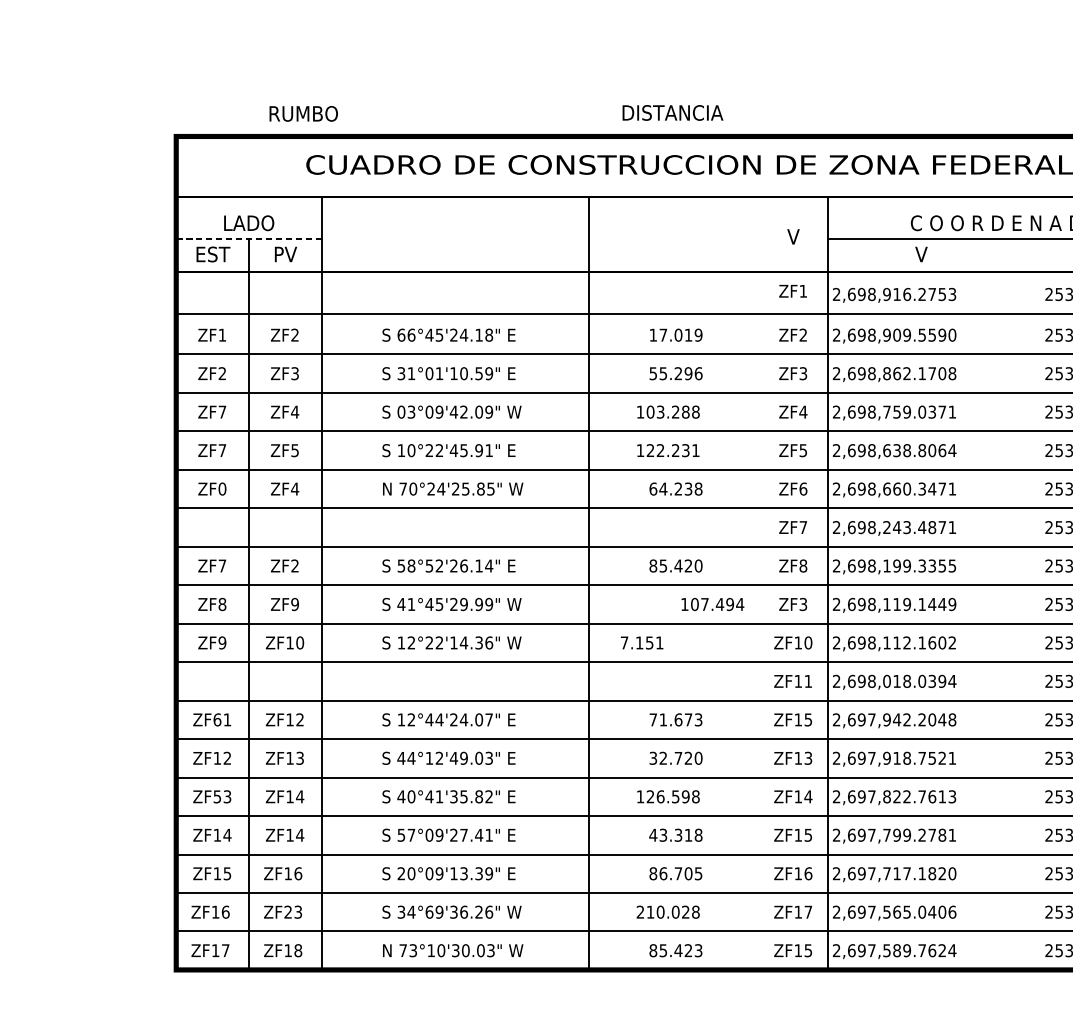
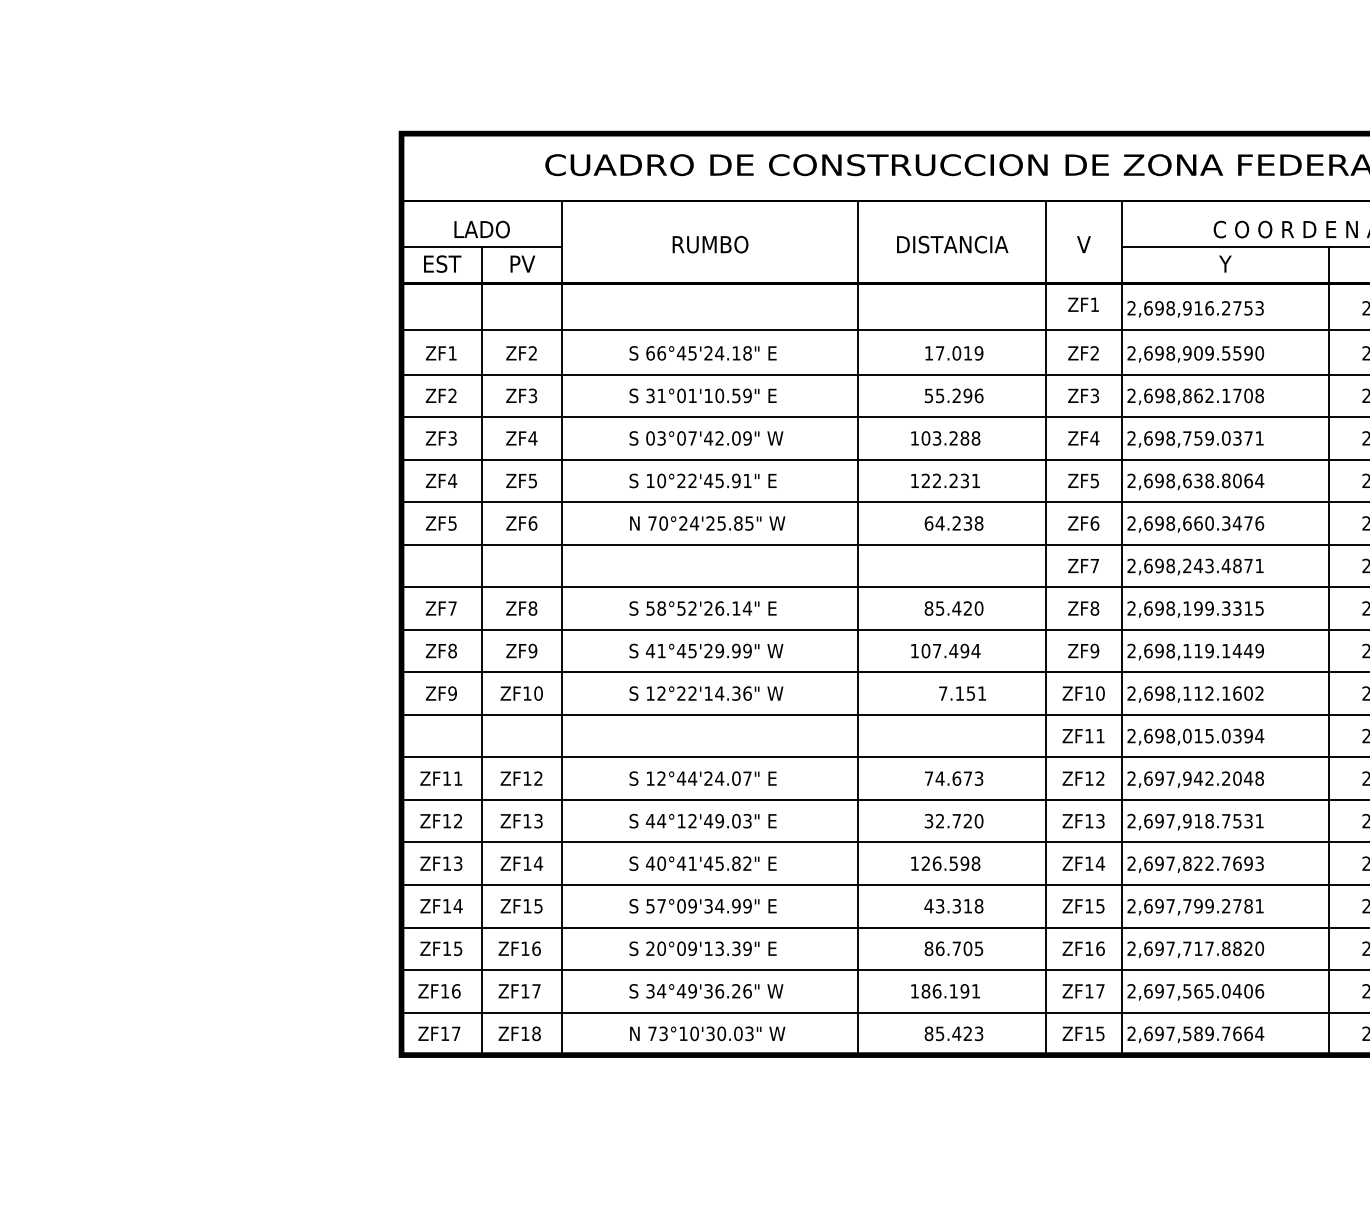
text: (672, 112) -> (952, 244), moved
text: (303, 113) -> (710, 244), moved
line: (249, 238) -> (482, 246), dashed -> solid
text: (921, 253) -> (1225, 263), V -> Y
text: (222, 412) -> (452, 438), ZF7 -> ZF3
text: (439, 412) -> (692, 438), 03°09'42.09" -> 03°07'42.09"
text: (222, 450) -> (452, 480), ZF7 -> ZF4
text: (222, 489) -> (452, 523), ZF0 -> ZF5
text: (294, 489) -> (532, 523), ZF4 -> ZF6
text: (952, 489) -> (1259, 523), 2,698,660.3471 -> 2,698,660.3476
text: (294, 565) -> (532, 608), ZF2 -> ZF8
text: (942, 565) -> (1248, 608), 2,698,199.3355 -> 2,698,199.3315
line: (758, 584) -> (1045, 628), added
text: (712, 603) -> (945, 650), moved
text: (803, 603) -> (1094, 650), ZF3 -> ZF9
line: (1014, 603) -> (1328, 650), added
text: (642, 642) -> (962, 693), moved
text: (907, 680) -> (1209, 735), 2,698,018.0394 -> 2,698,015.0394
text: (216, 719) -> (446, 778), ZF61 -> ZF11
text: (662, 719) -> (939, 778), 71.673 -> 74.673
text: (808, 719) -> (1100, 778), ZF15 -> ZF12
text: (942, 758) -> (1248, 821), 2,697,918.7521 -> 2,697,918.7531
text: (216, 796) -> (446, 863), ZF53 -> ZF13
text: (453, 796) -> (708, 863), 40°41'35.82" -> 40°41'45.82"
text: (942, 796) -> (1248, 863), 2,697,822.7613 -> 2,697,822.7693
text: (300, 835) -> (538, 906), ZF14 -> ZF15
text: (471, 835) -> (727, 906), 57°09'27.41" -> 57°09'34.99"
text: (922, 873) -> (1226, 948), 2,697,717.1820 -> 2,697,717.8820
text: (292, 912) -> (530, 991), ZF23 -> ZF17
text: (429, 912) -> (681, 991), 34°69'36.26" -> 34°49'36.26"
text: (668, 912) -> (945, 991), 210.028 -> 186.191
text: (942, 950) -> (1248, 1033), 2,697,589.7624 -> 2,697,589.7664

